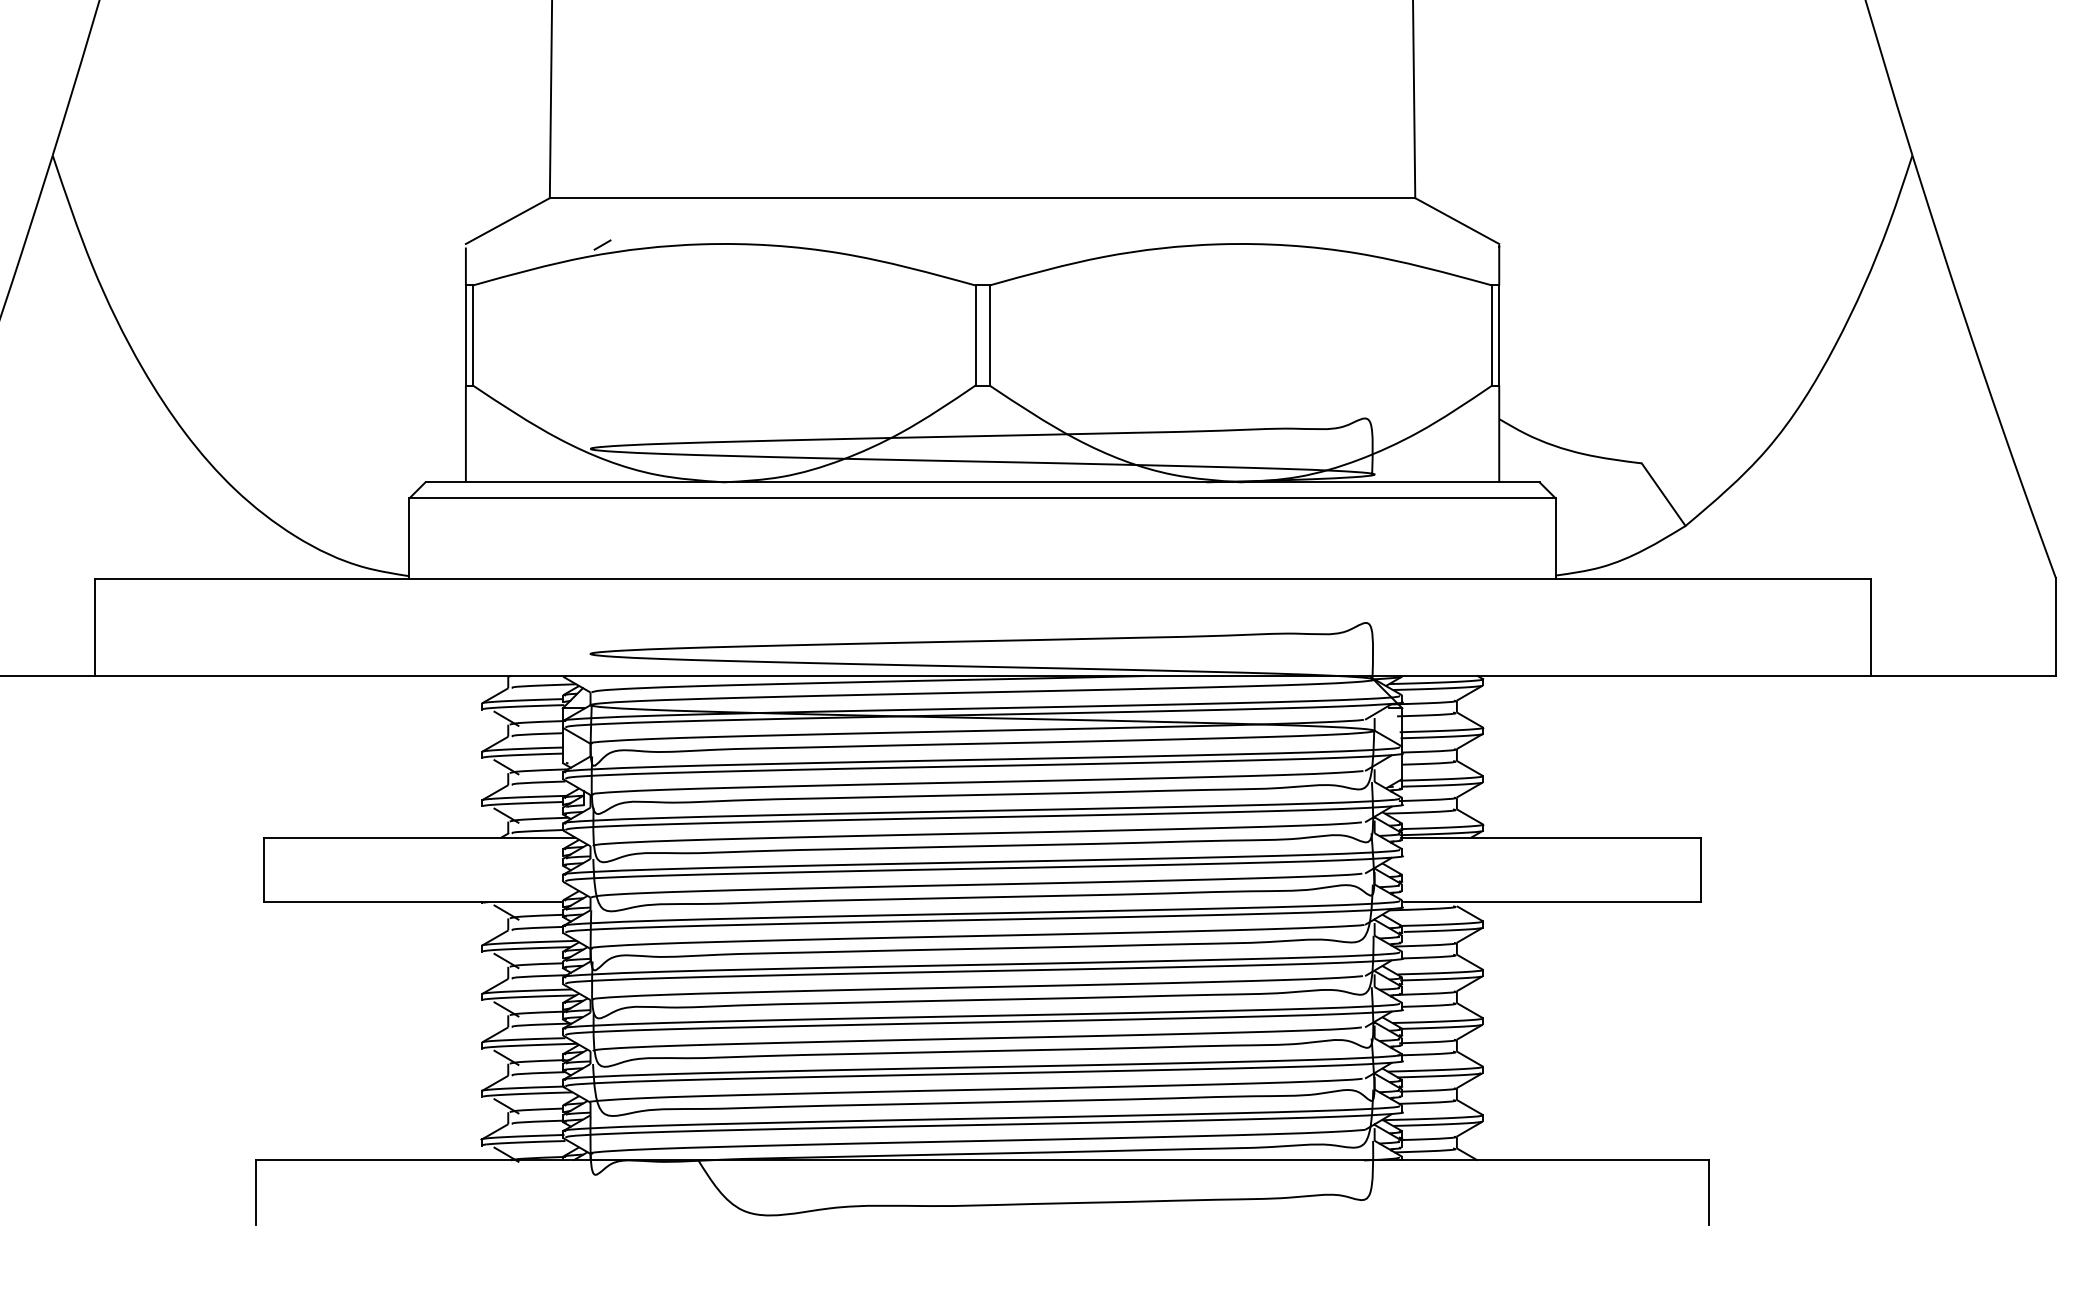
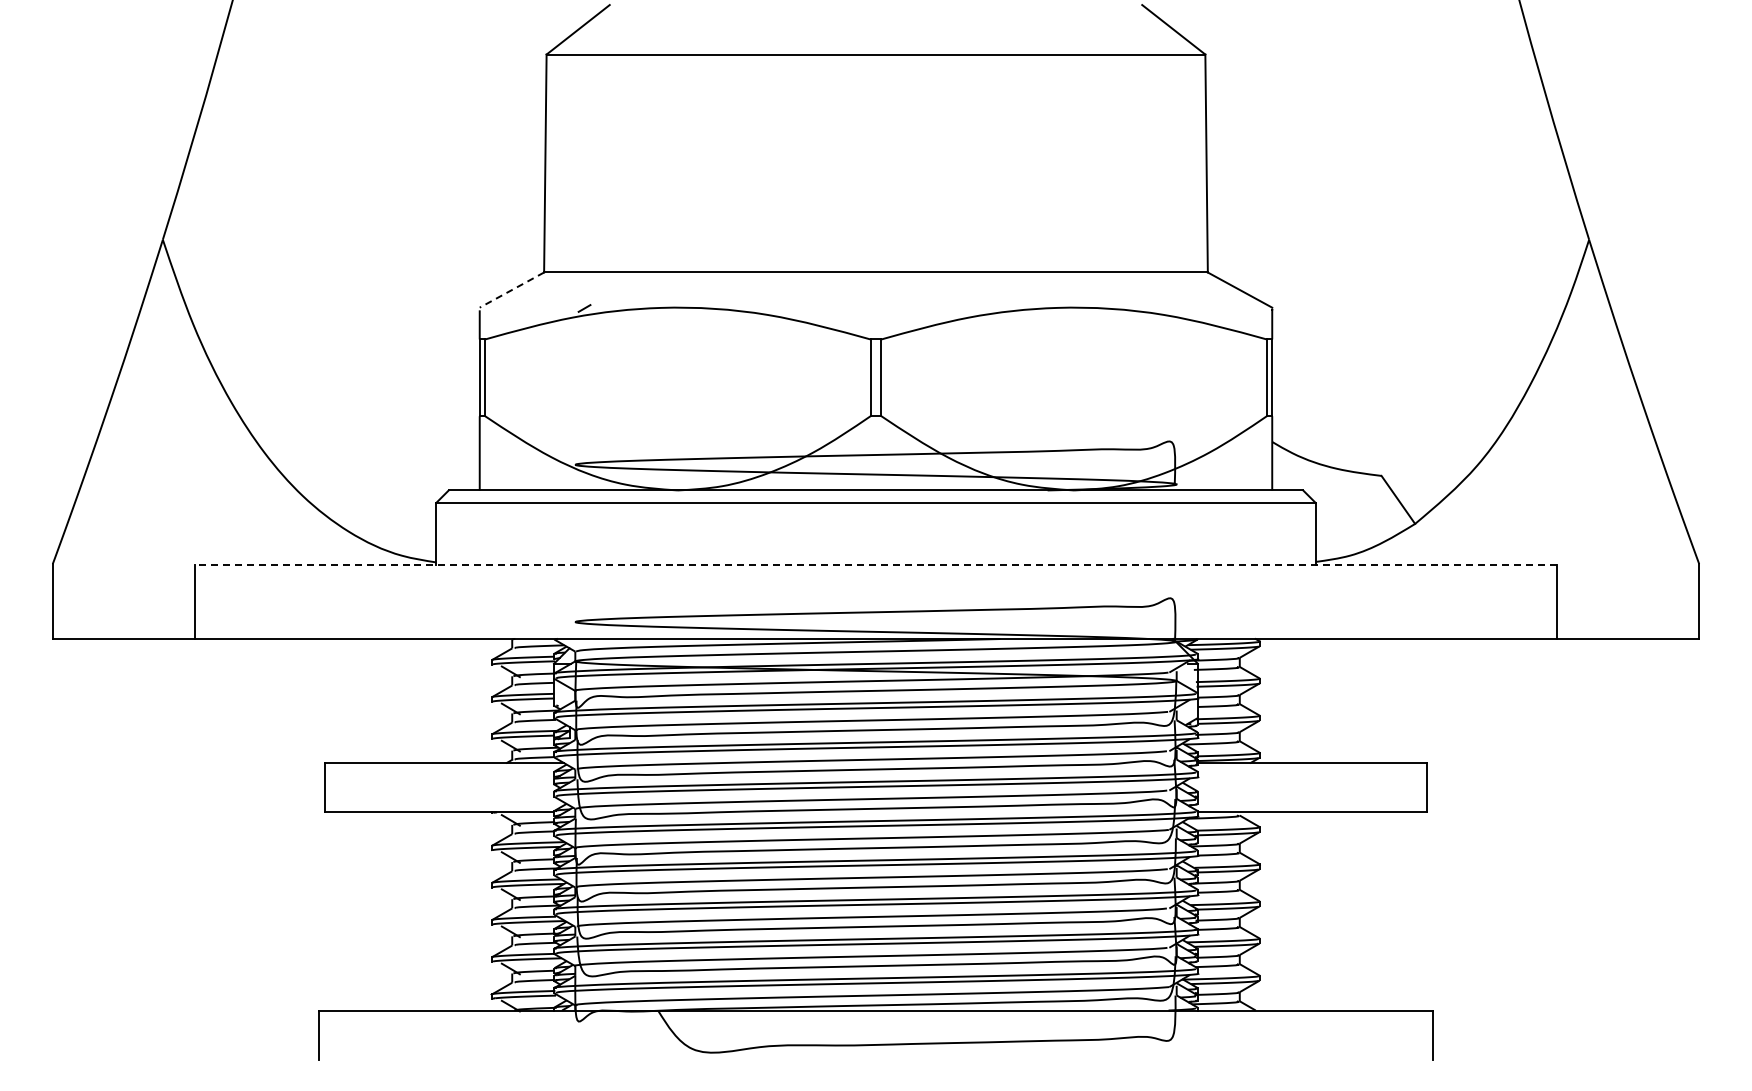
line: (507, 221) -> (511, 290), solid -> dashed
line: (981, 578) -> (875, 564), solid -> dashed

